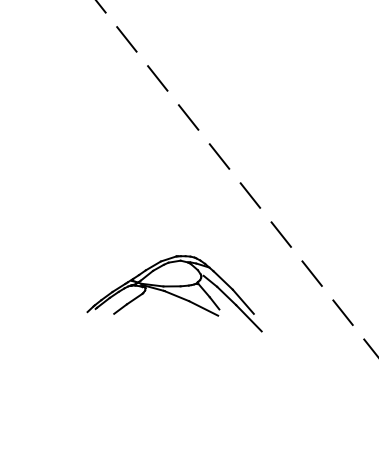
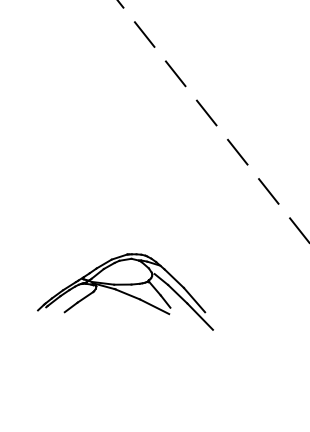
part: (174, 293) -> (125, 291), moved

